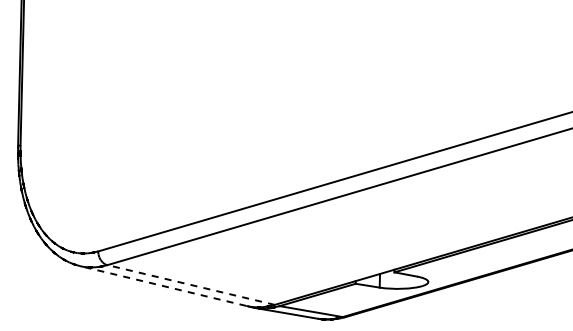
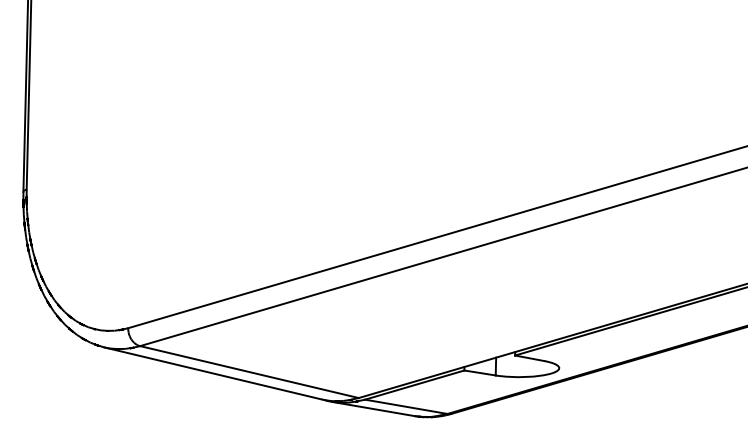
line: (190, 284) -> (248, 371), dashed -> solid
line: (163, 286) -> (213, 374), dashed -> solid

